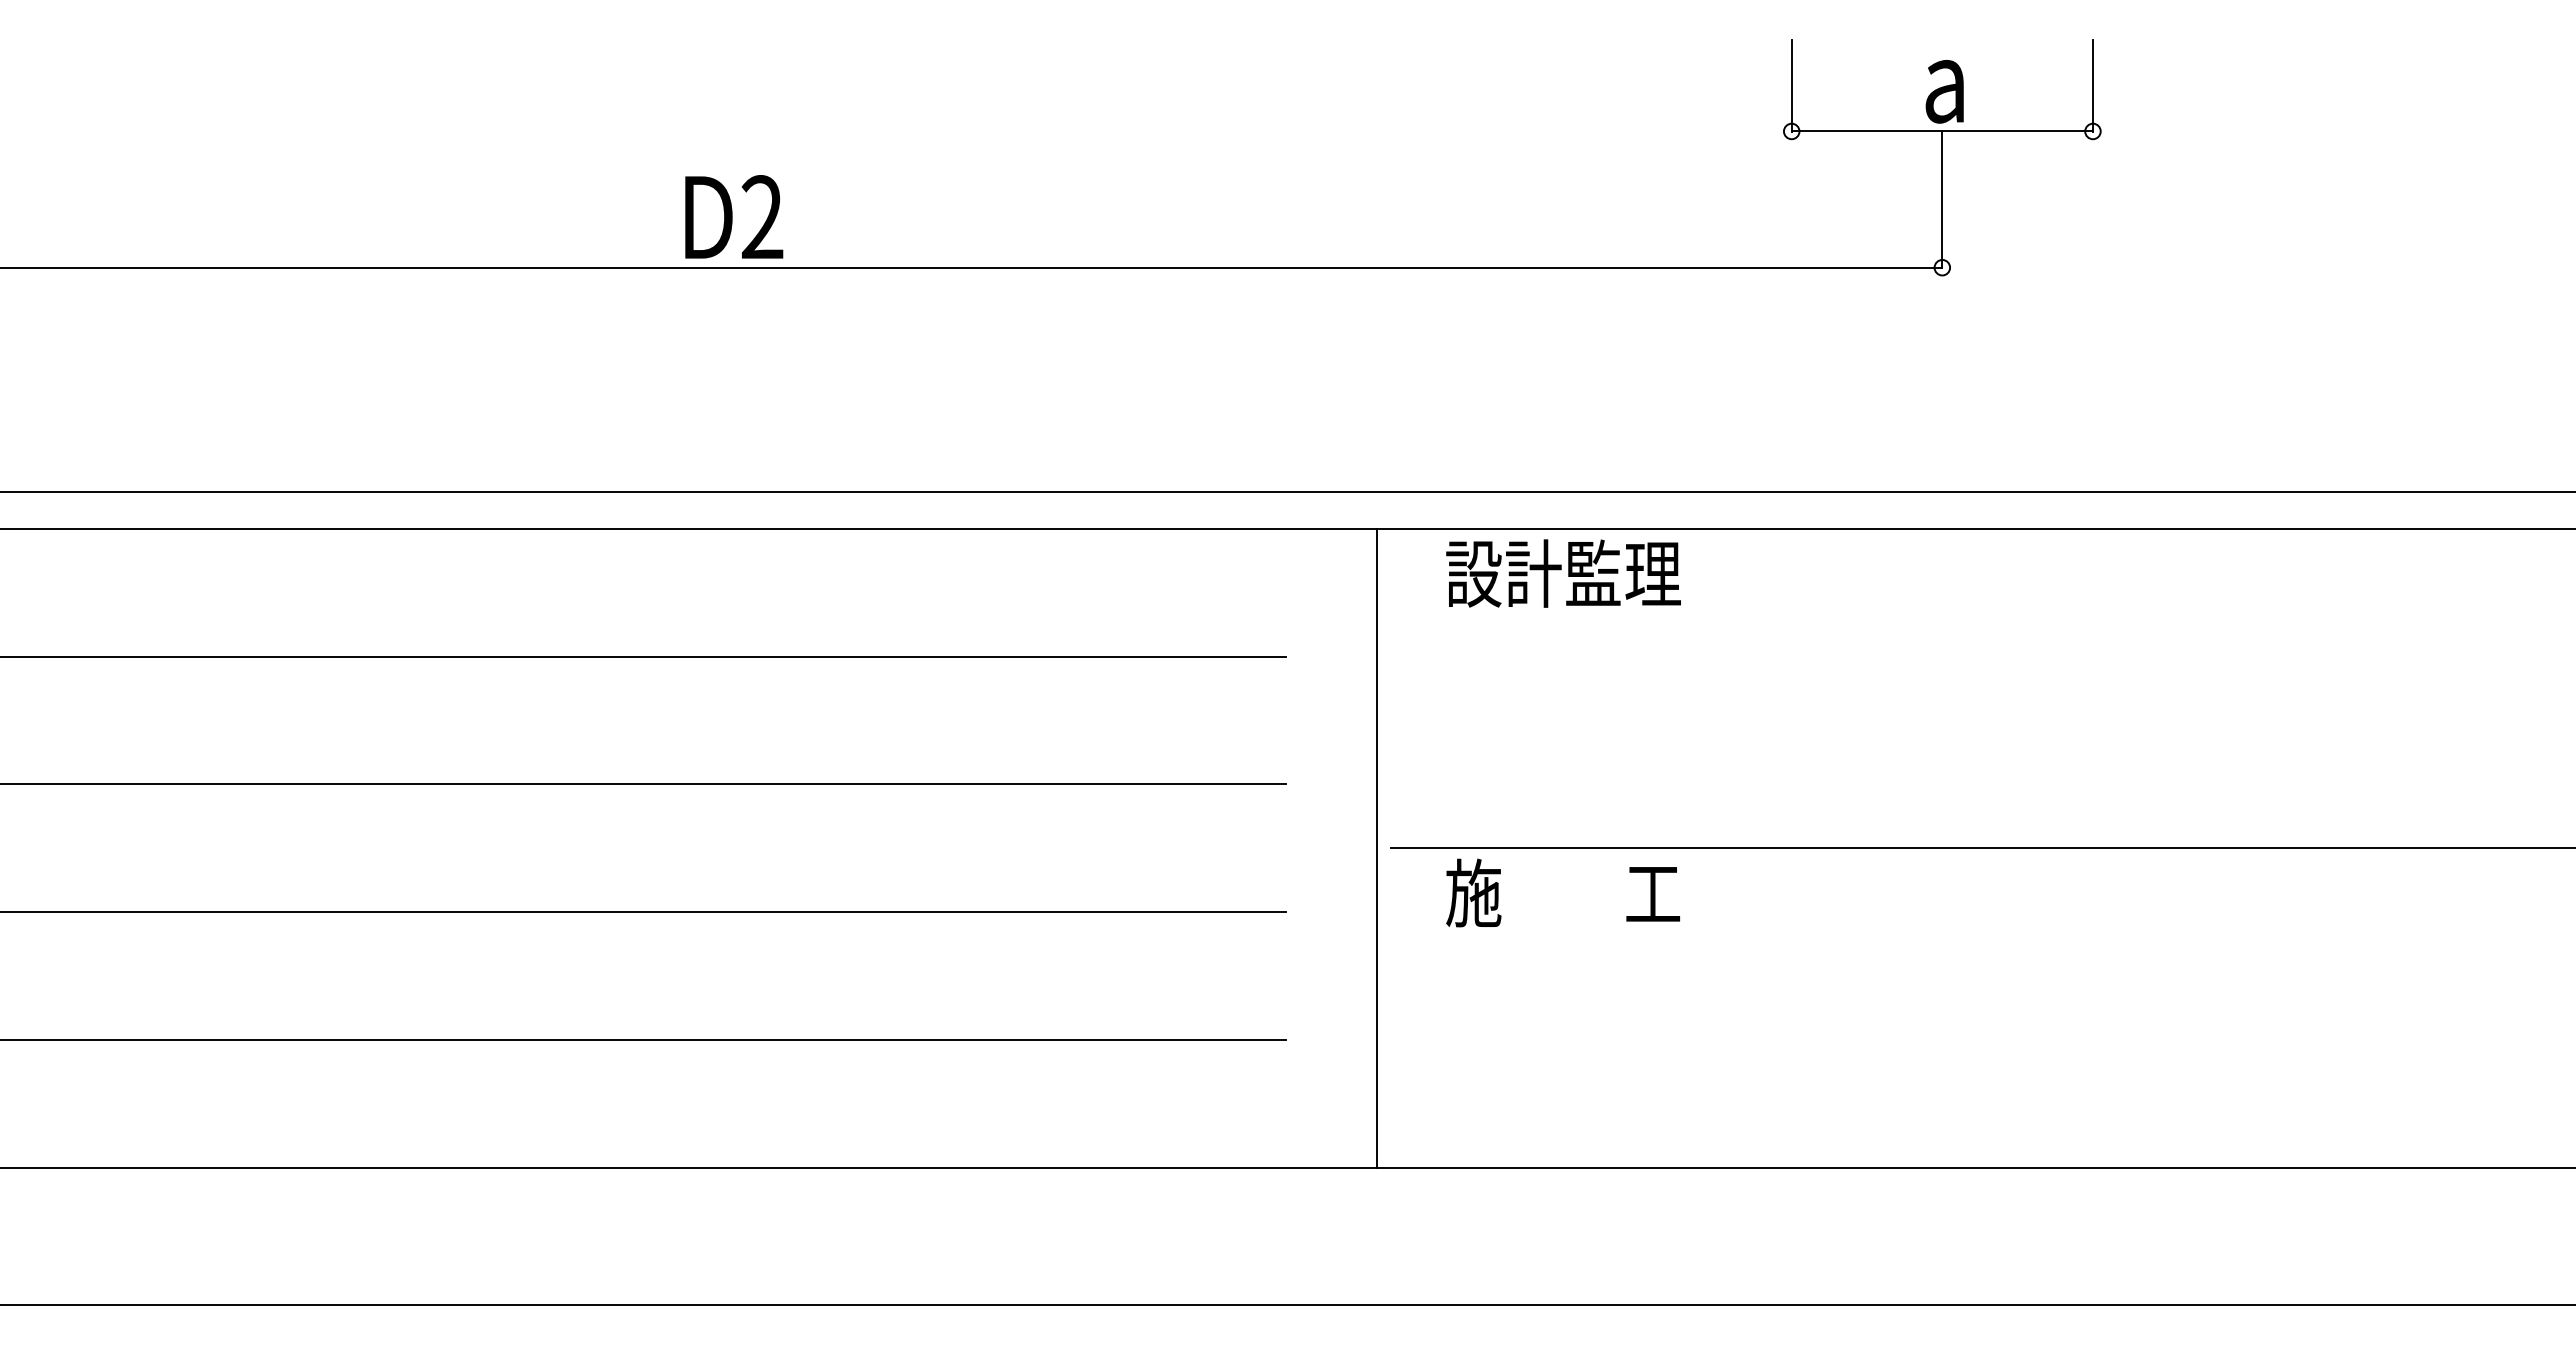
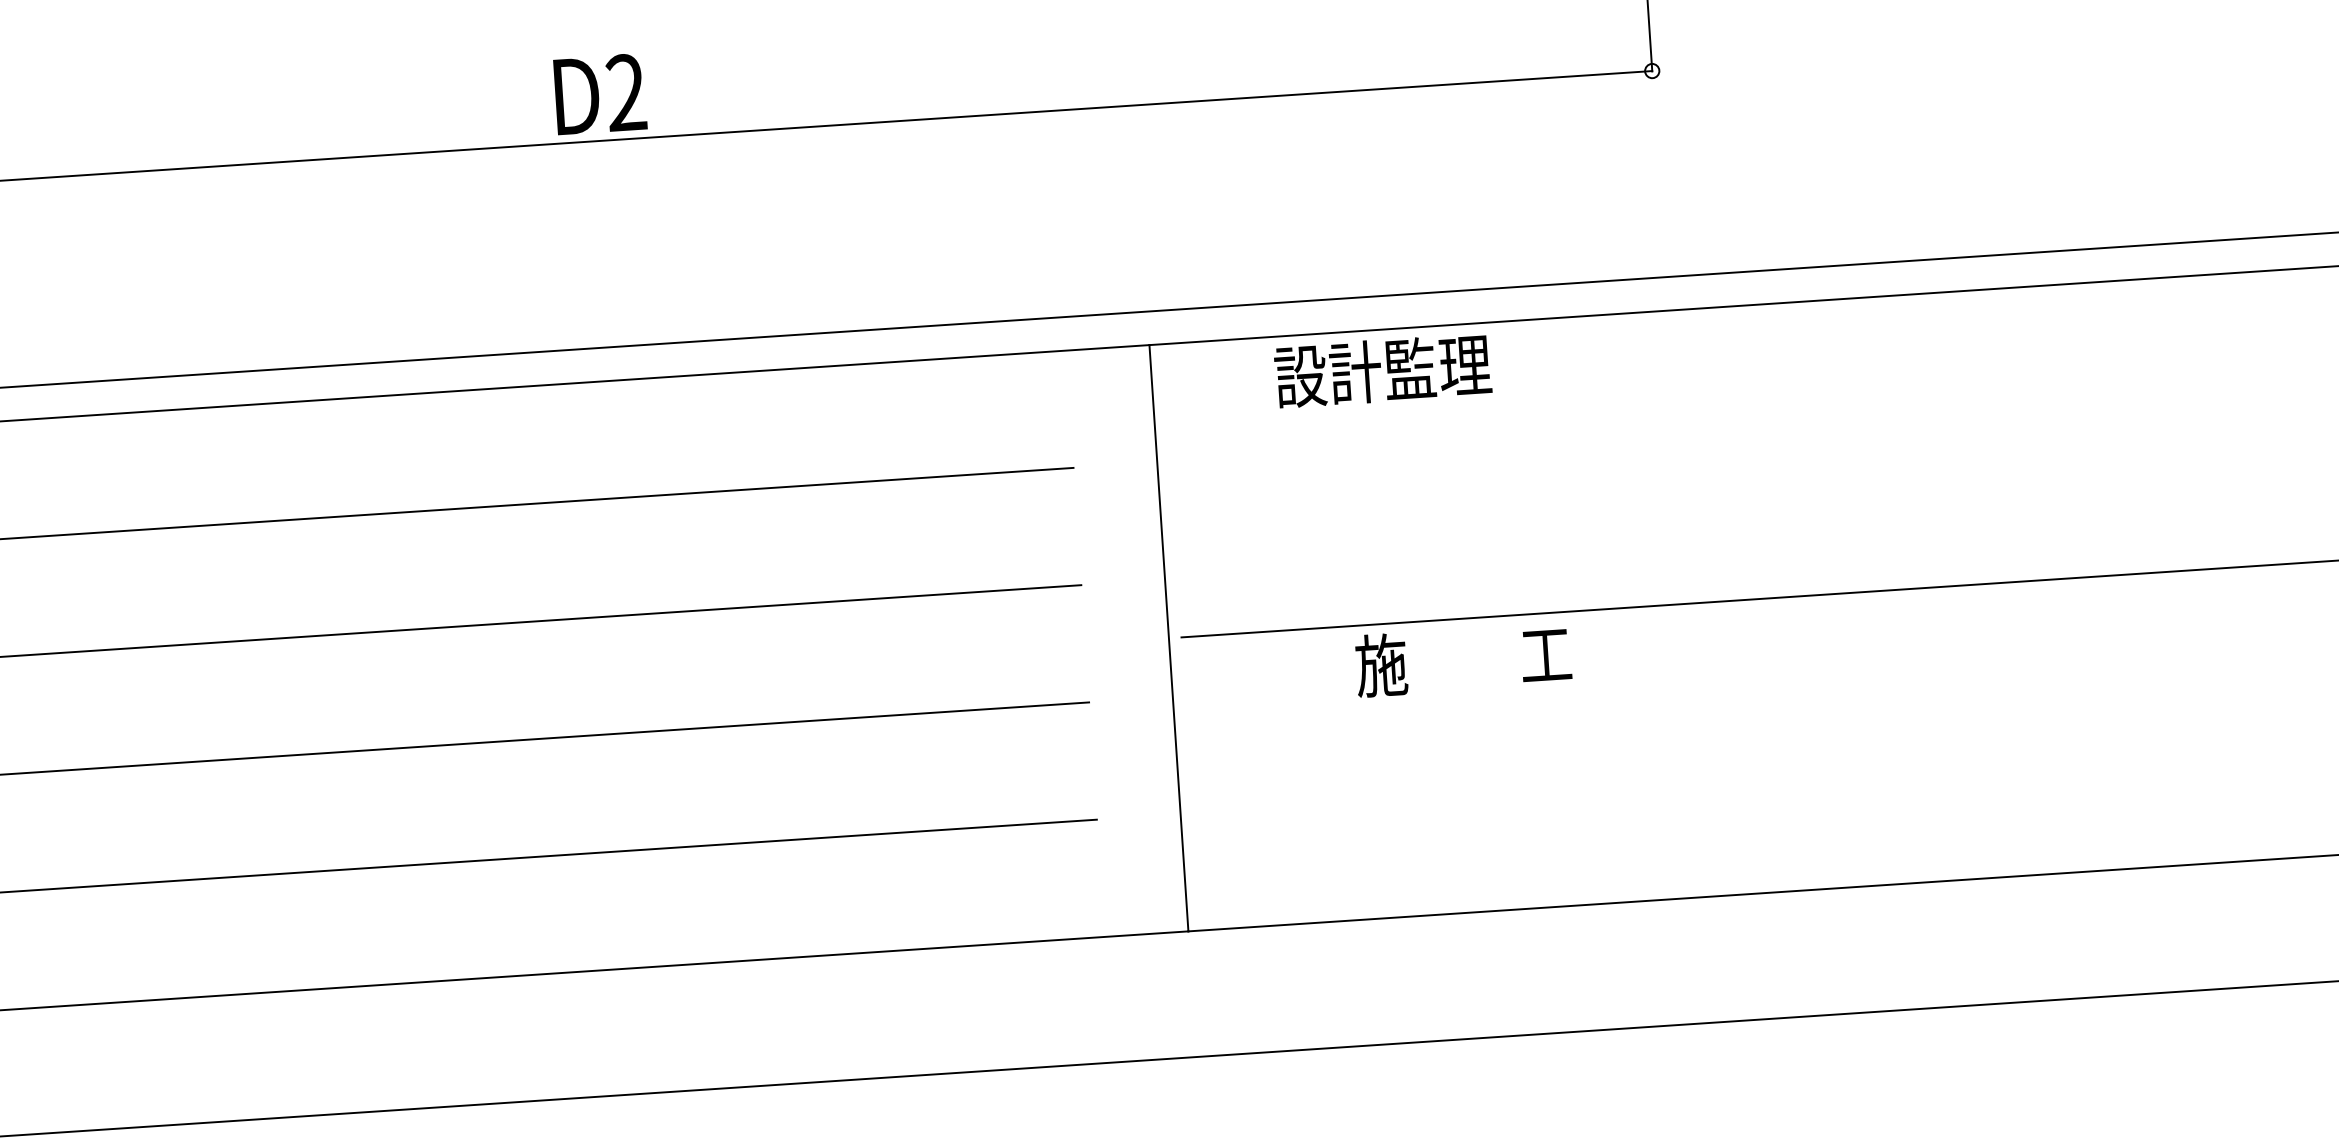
text: (734, 216) -> (600, 93), moved
text: (1563, 573) -> (1382, 370), moved
text: (1562, 892) -> (1462, 659), moved

